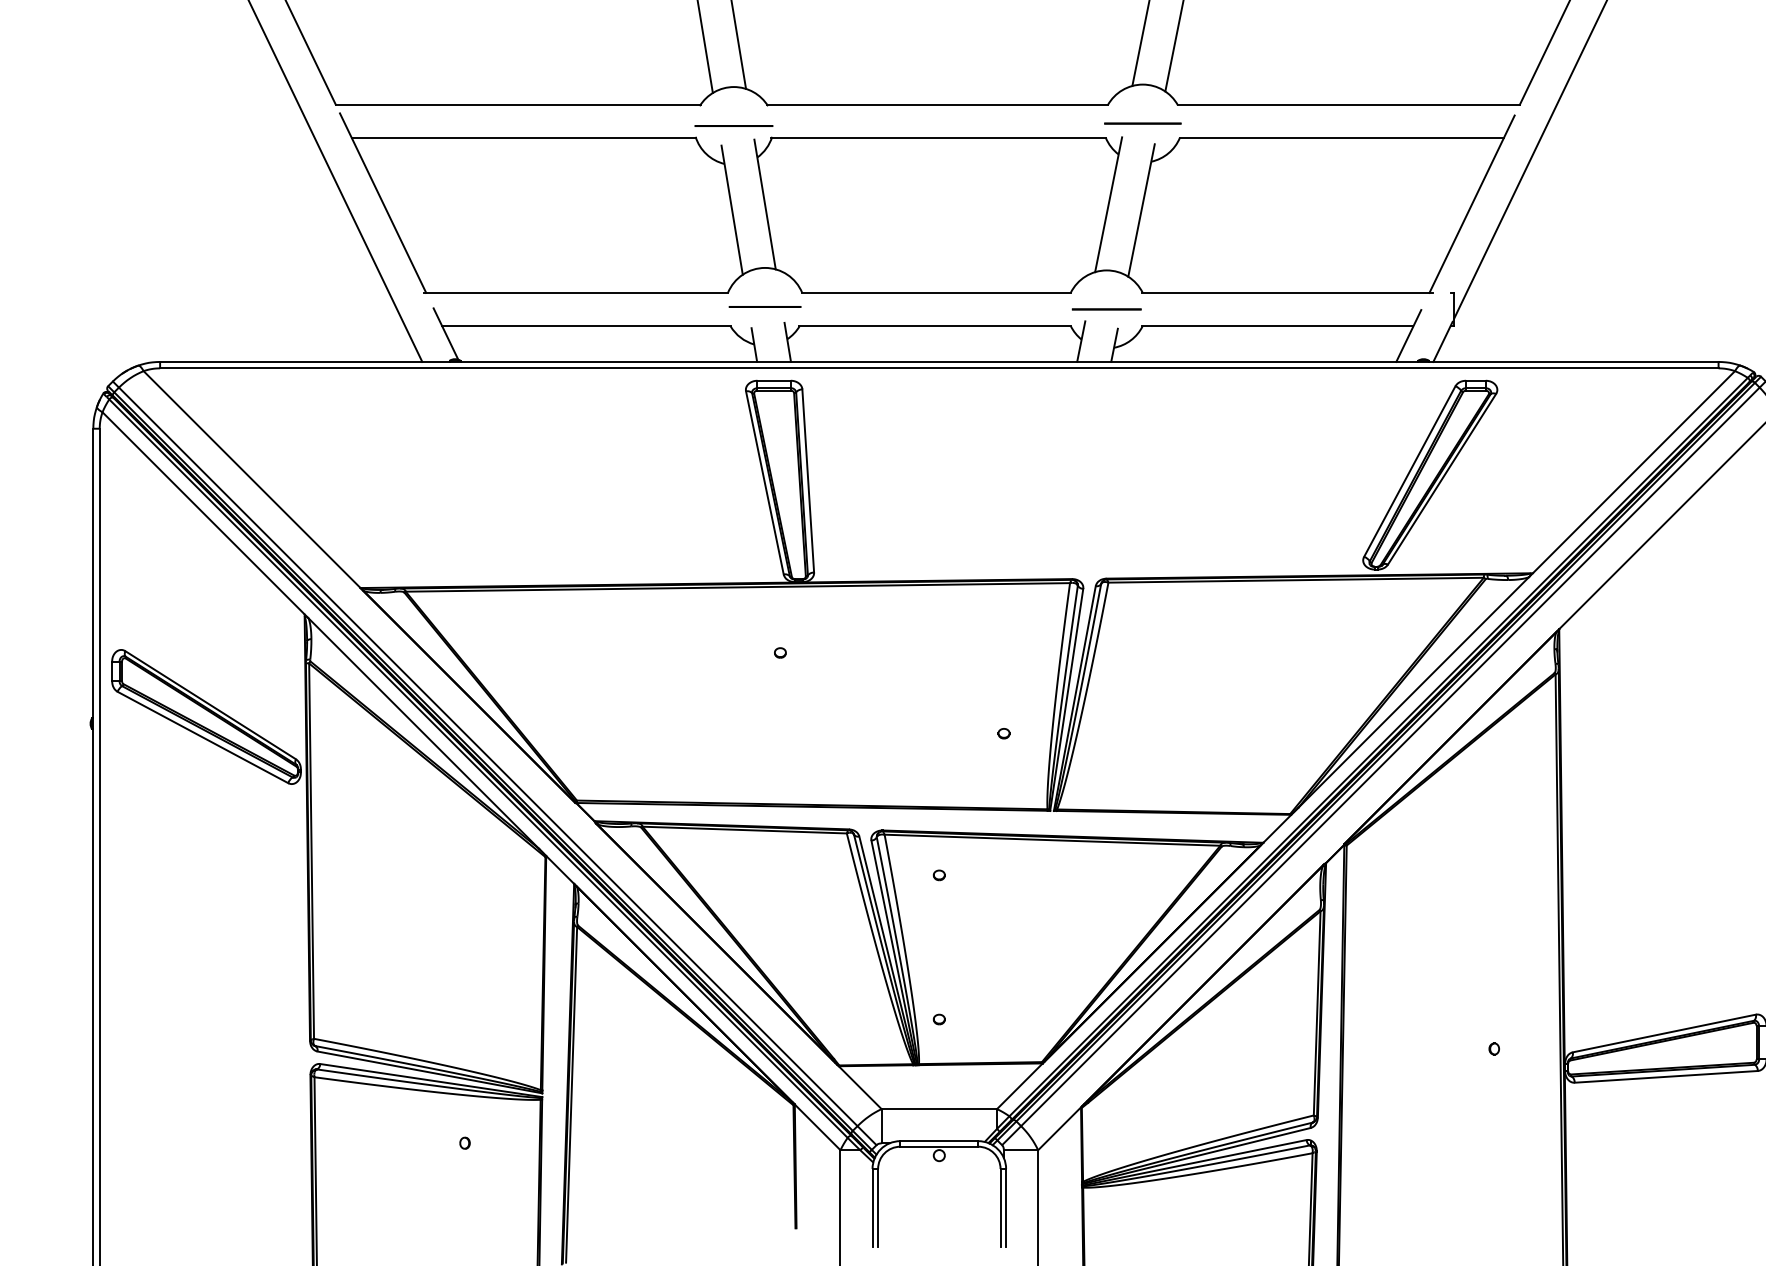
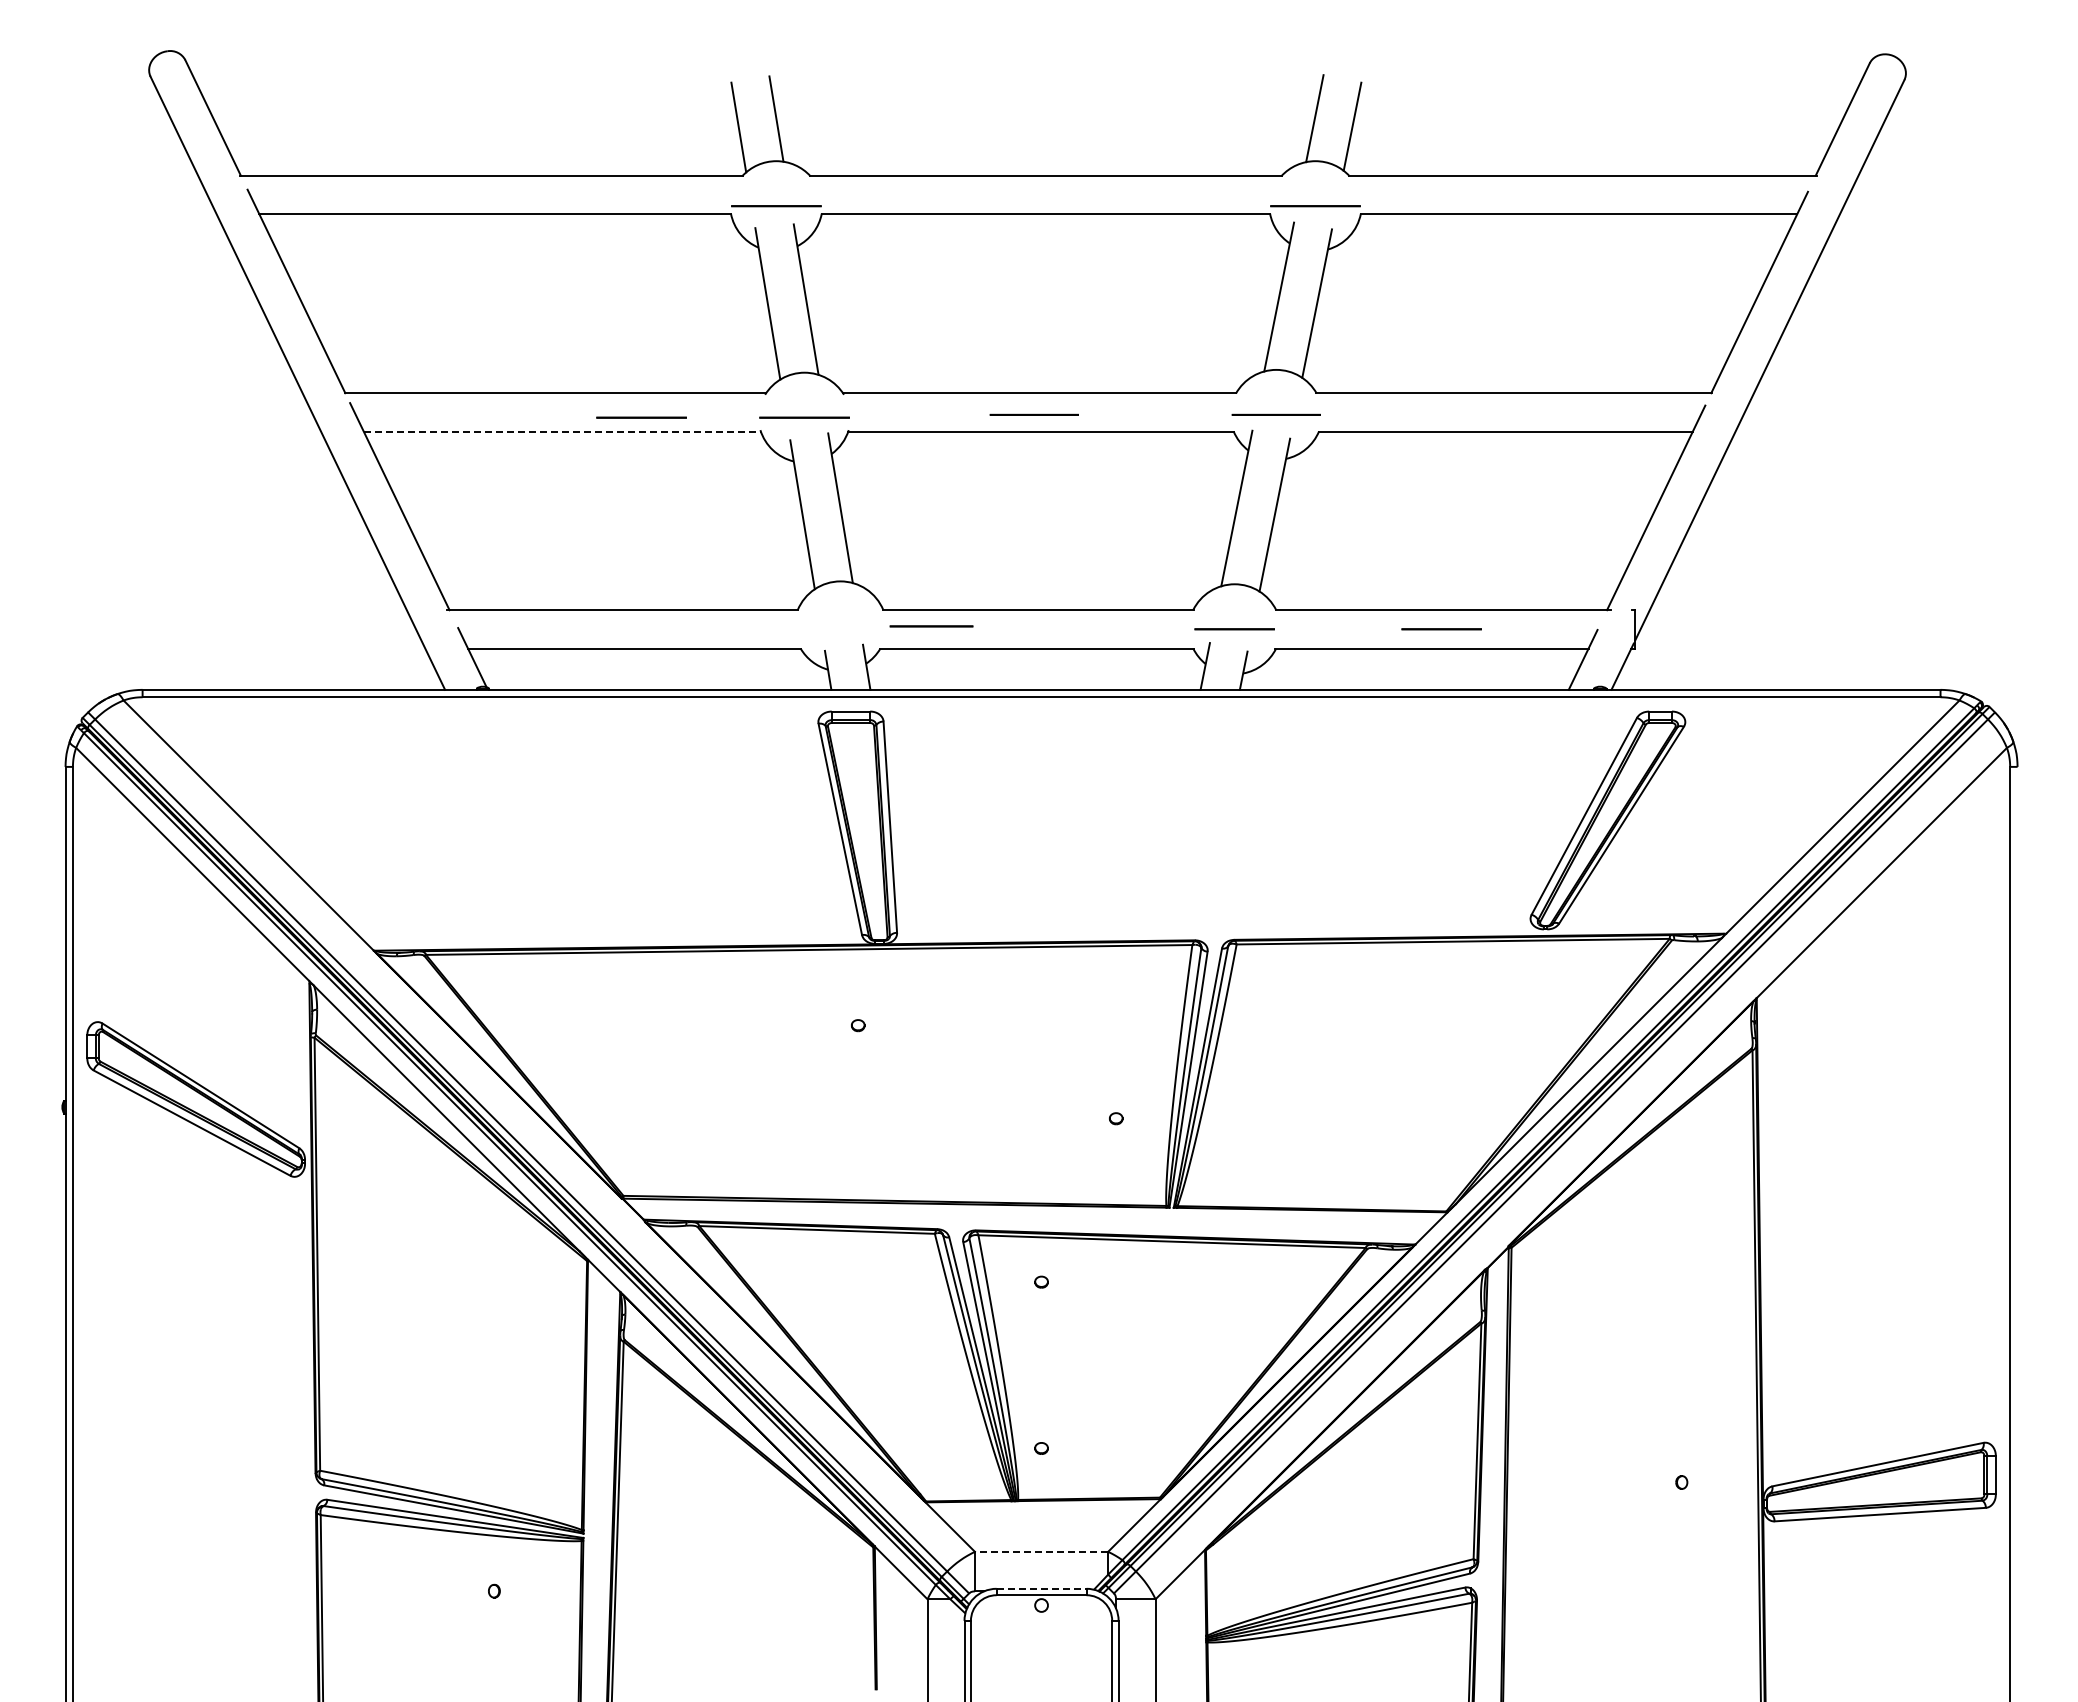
line: (932, 123) -> (1033, 414), added
line: (592, 125) -> (641, 417), added
line: (524, 138) -> (562, 431), solid -> dashed
line: (765, 307) -> (931, 626), moved
line: (1286, 309) -> (1441, 629), added
line: (939, 1108) -> (1041, 1551), solid -> dashed
line: (939, 1140) -> (1041, 1588), solid -> dashed

